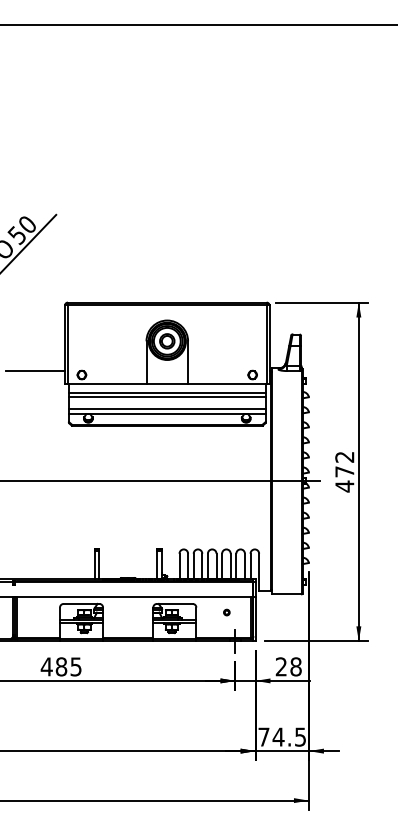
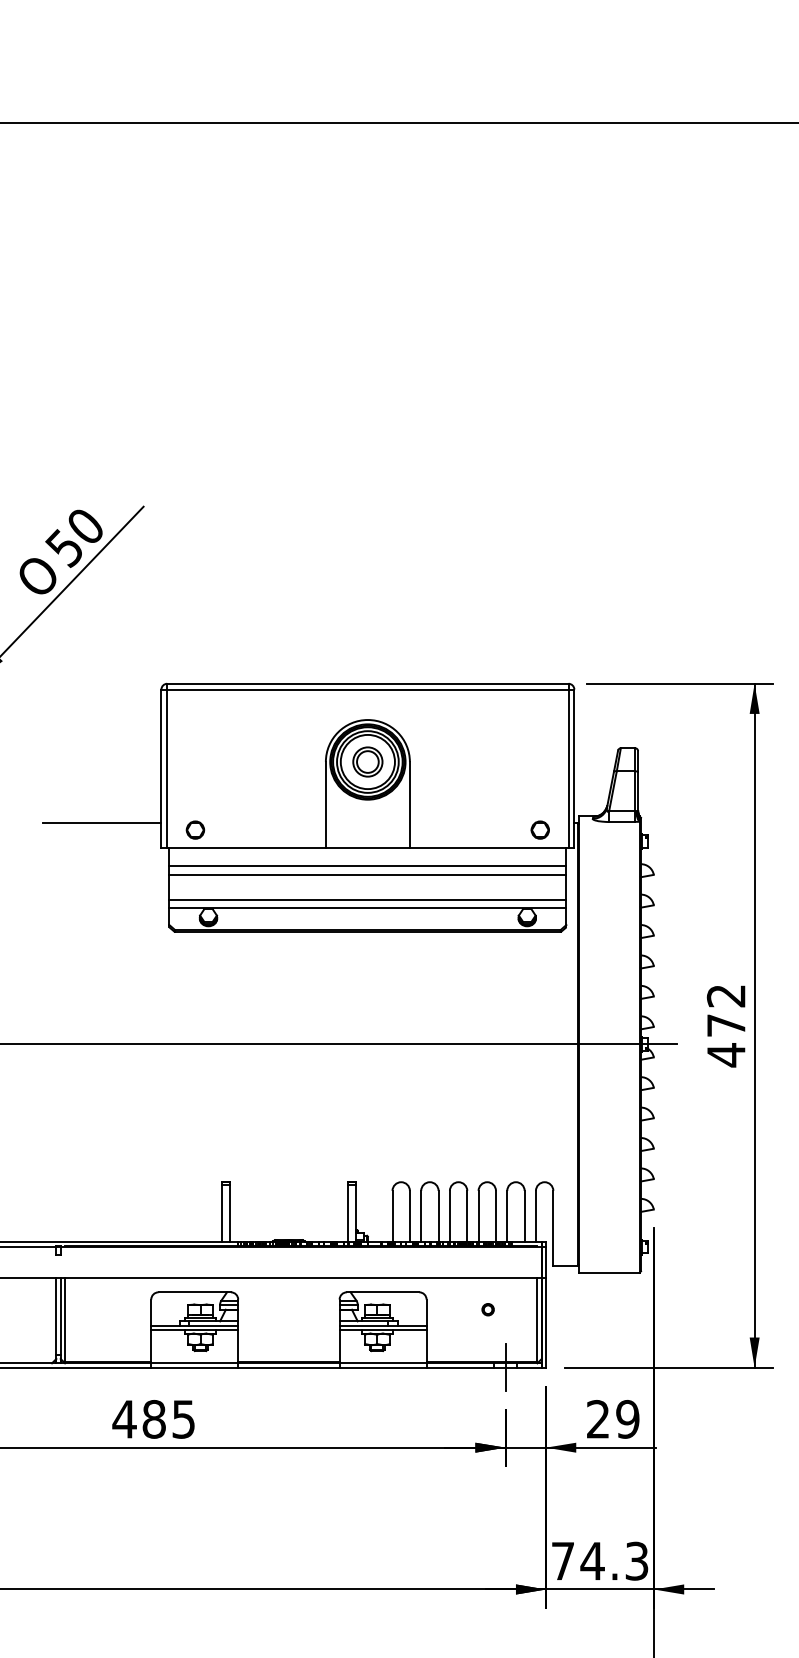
text: (295, 666) -> (626, 1418), 28 -> 29
text: (300, 736) -> (636, 1559), 74.5 -> 74.3

